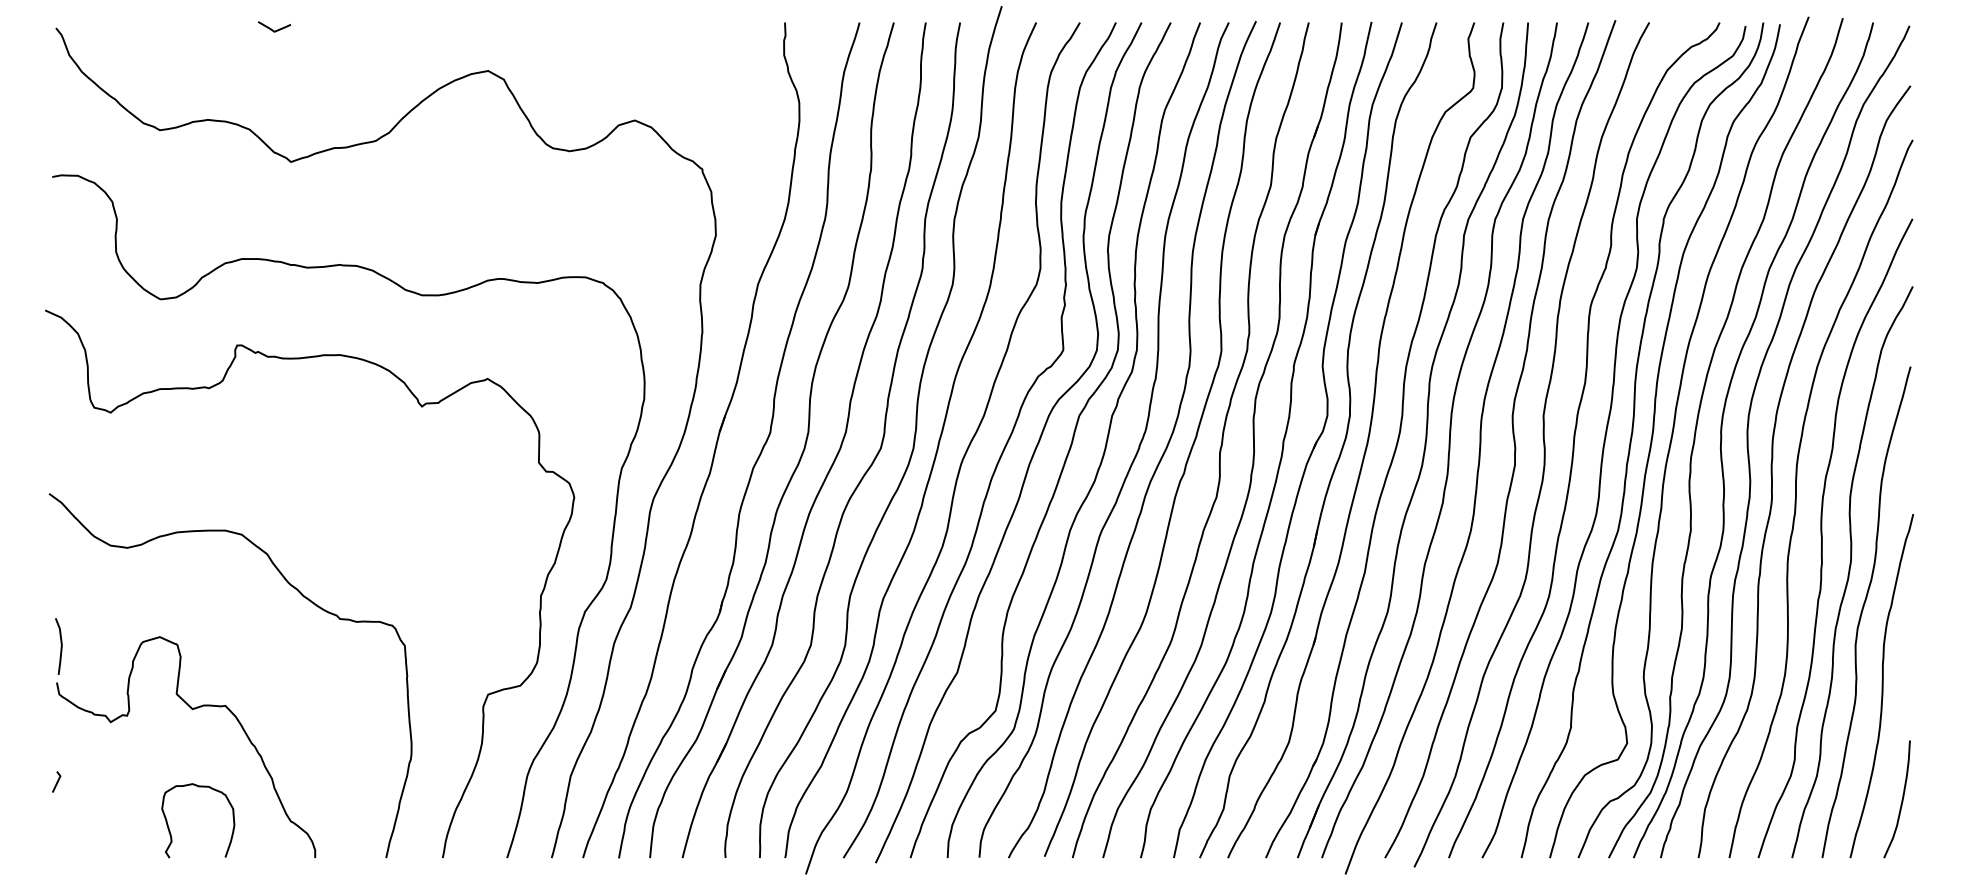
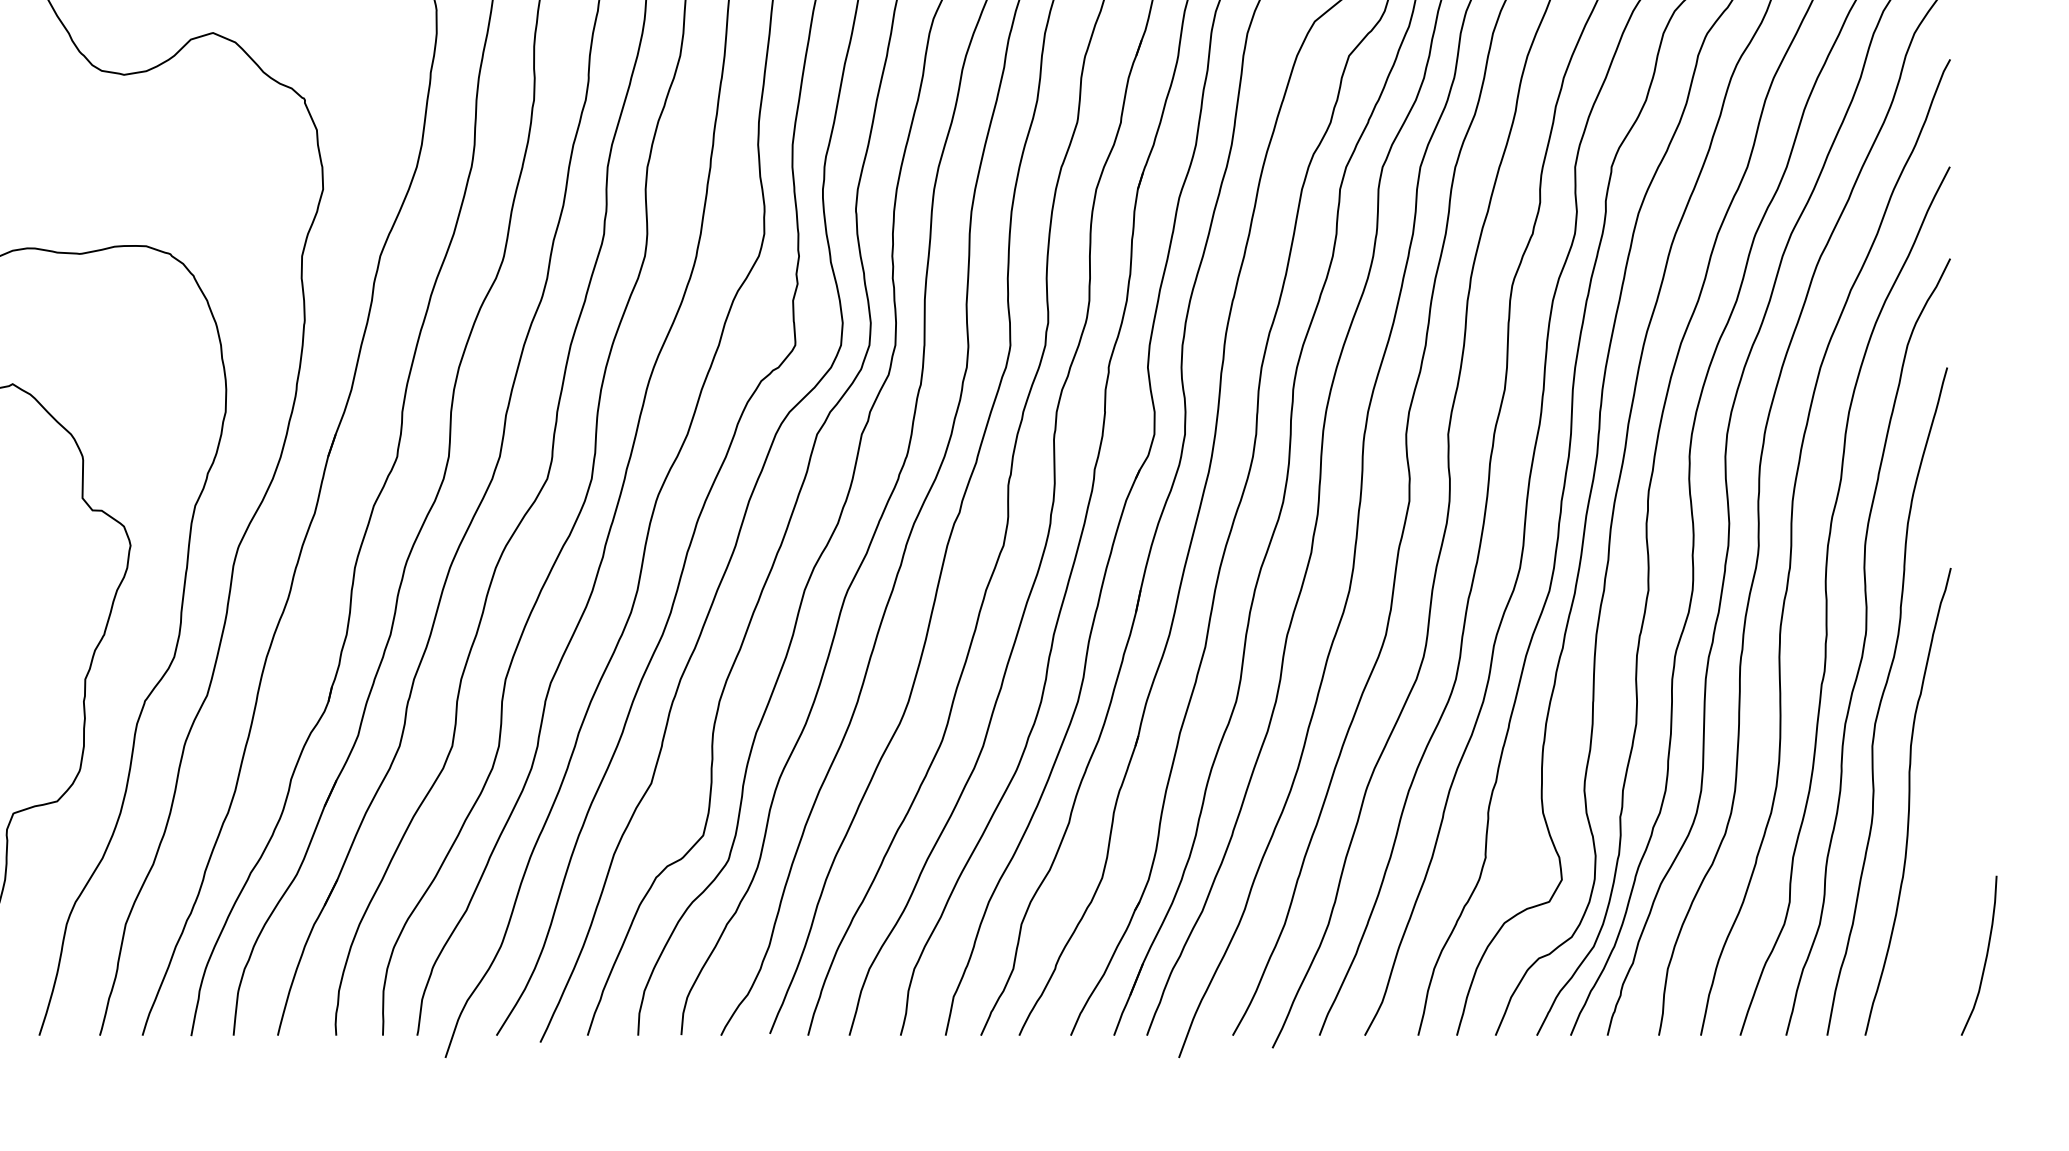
curve: (1901, 799) -> (1985, 956), moved

